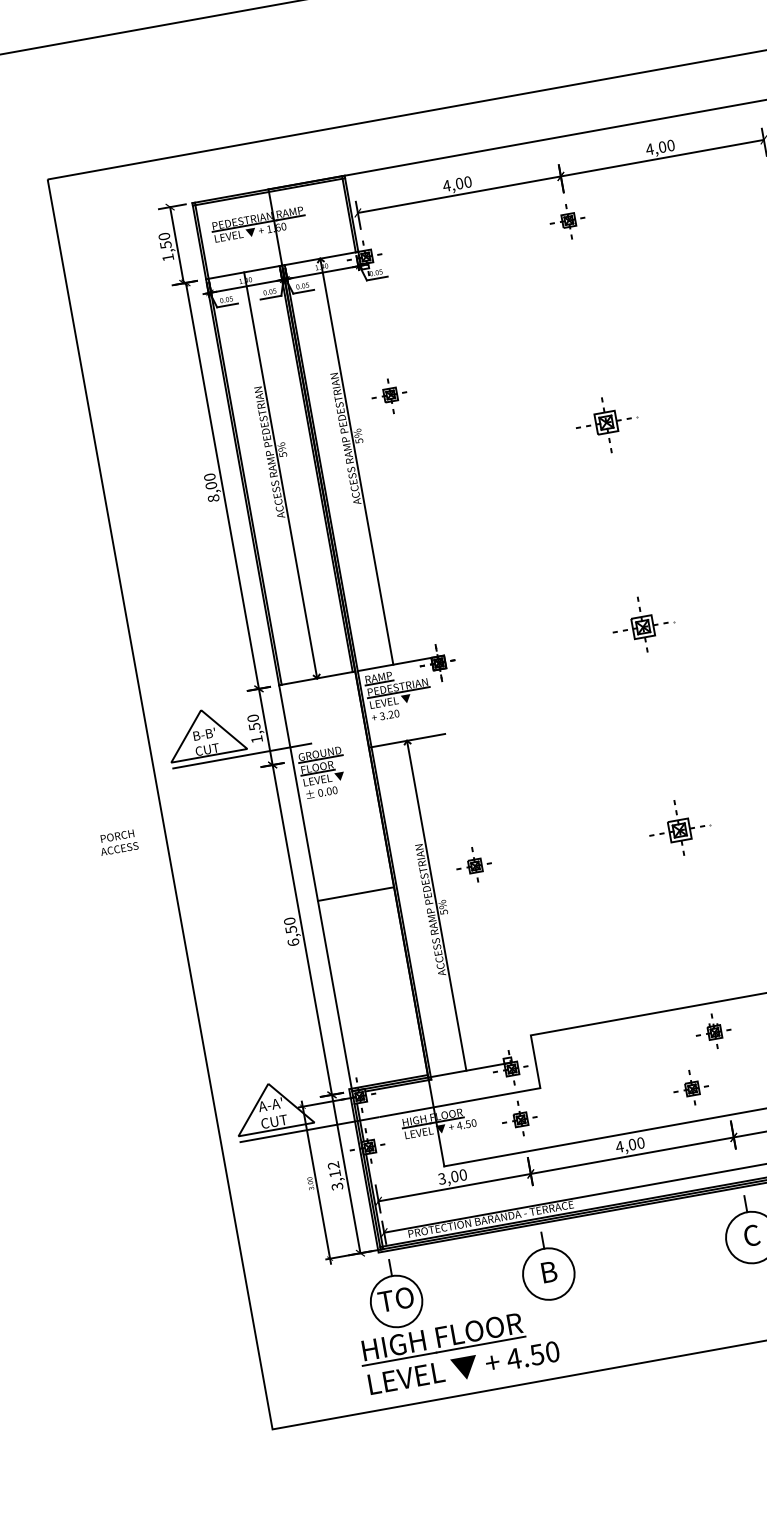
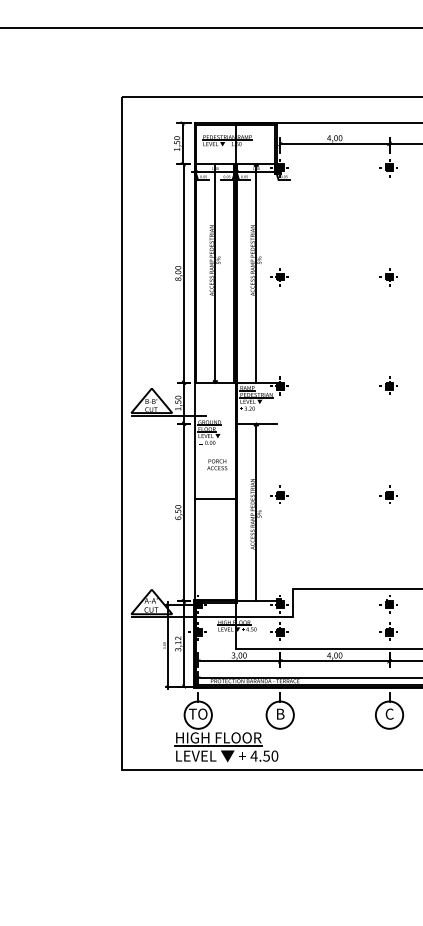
part: (389, 396) -> (279, 277), moved
part: (603, 424) -> (388, 277), size x0.62
part: (639, 625) -> (388, 385), size x0.62
part: (676, 827) -> (388, 494), size x0.62
text: (118, 841) -> (217, 464), moved
part: (690, 1088) -> (388, 631), moved

